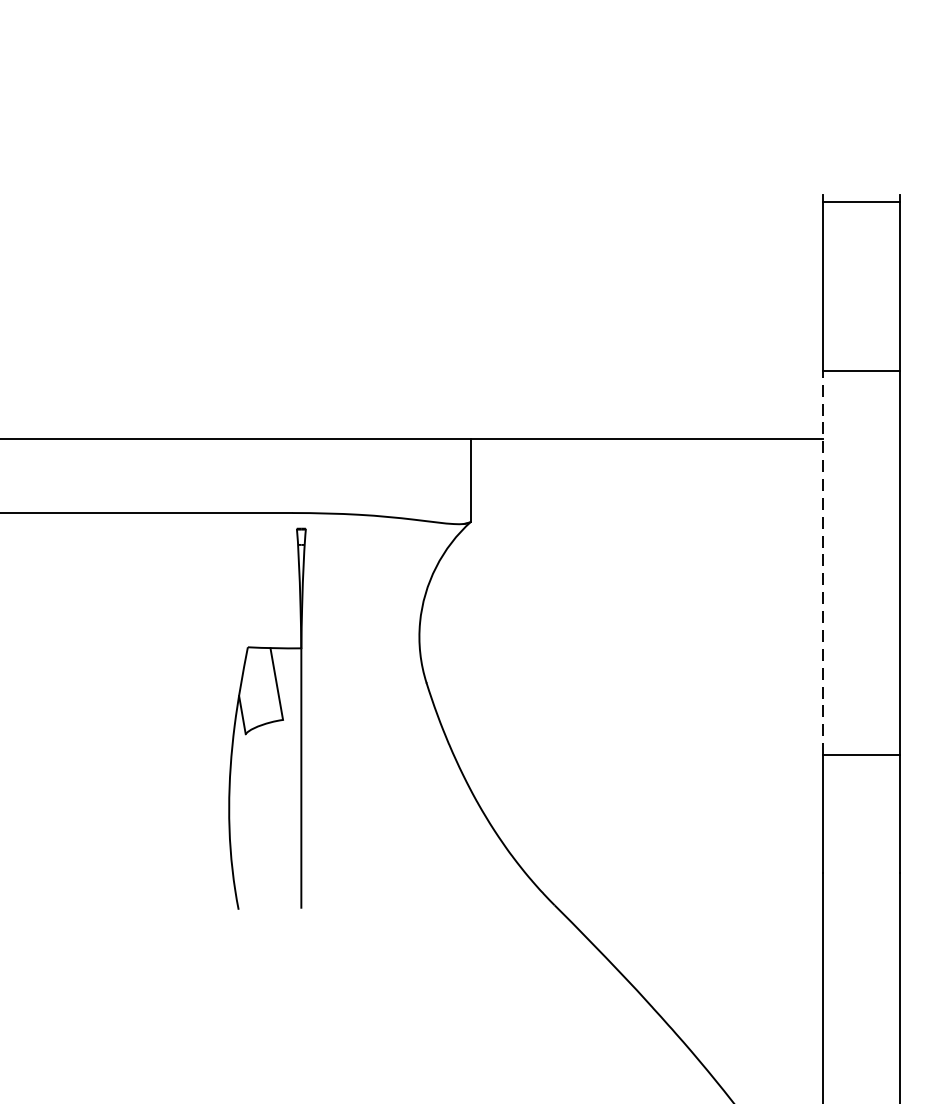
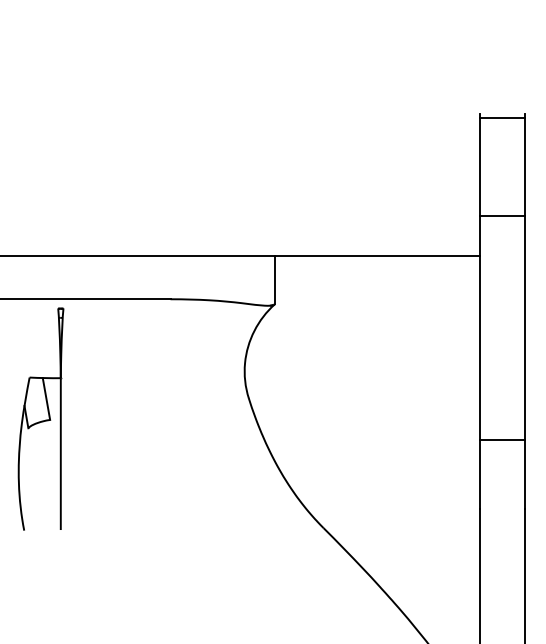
line: (823, 563) -> (480, 328), dashed -> solid
part: (266, 717) -> (40, 418), moved

